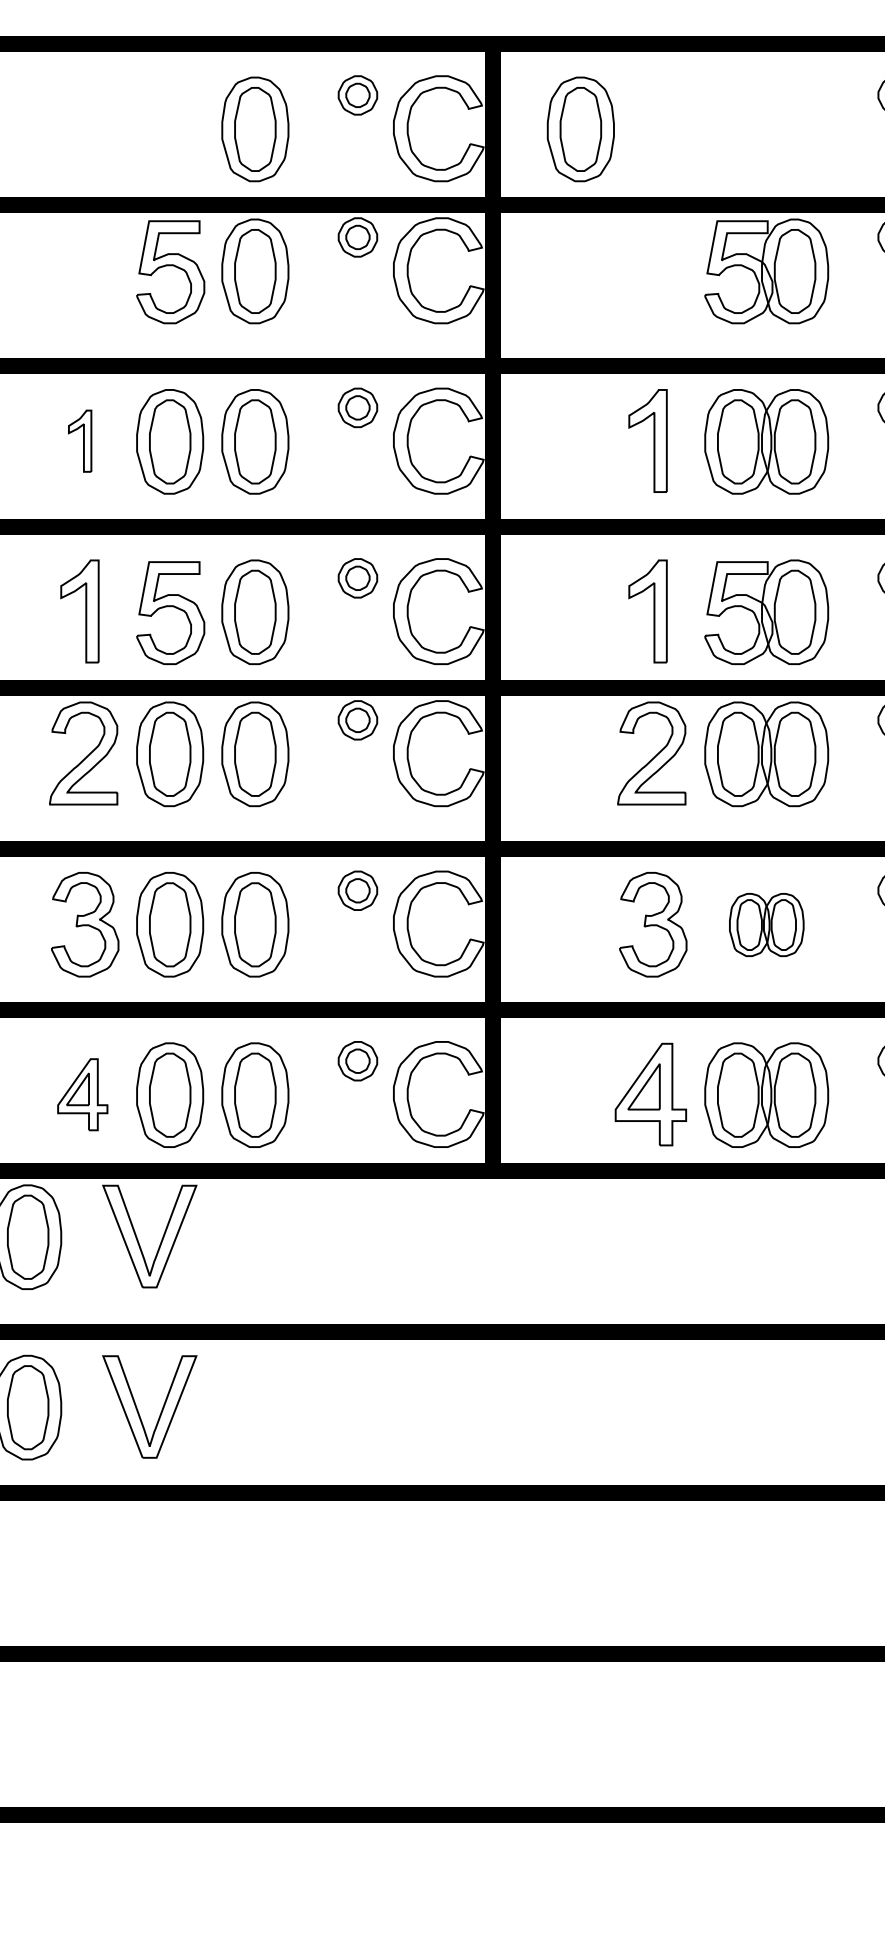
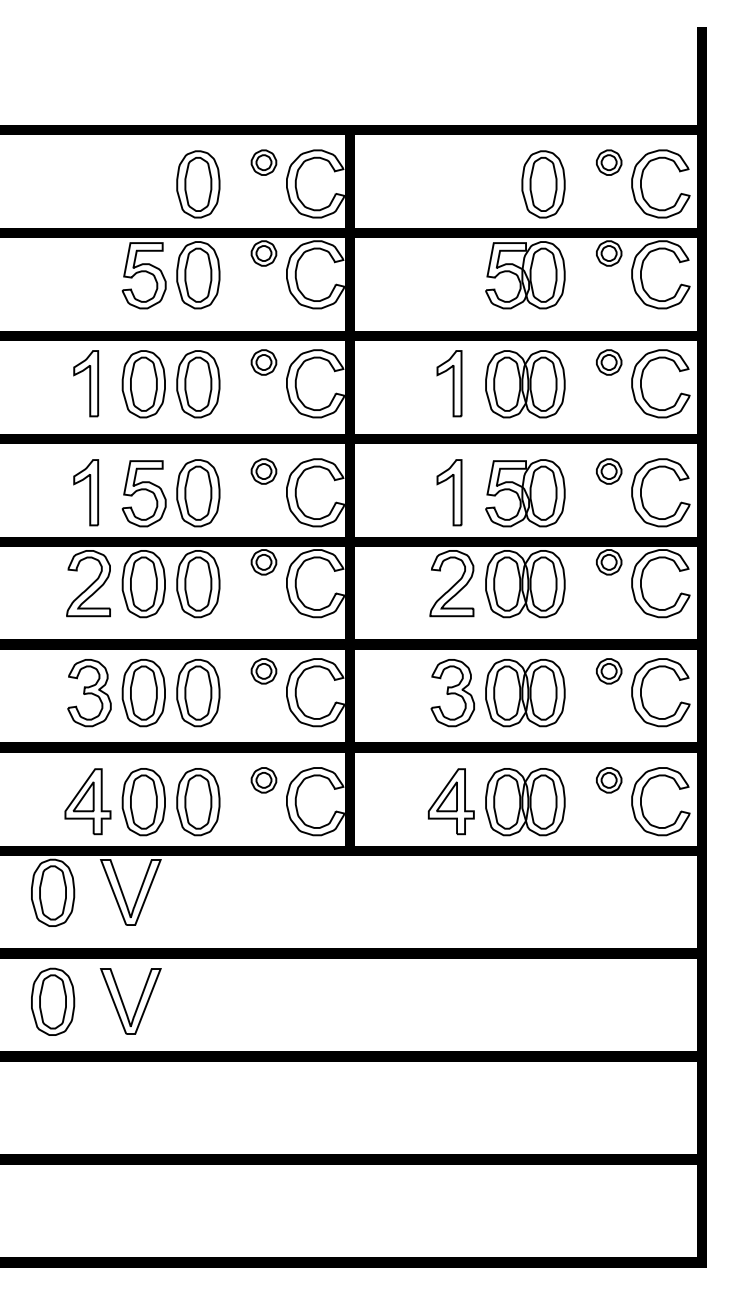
part: (580, 129) -> (543, 184), moved
part: (80, 440) -> (86, 383), size x1.67
part: (766, 925) -> (525, 693), size x1.67
part: (82, 1094) -> (87, 801), size x1.43

